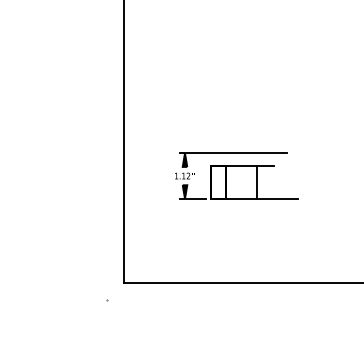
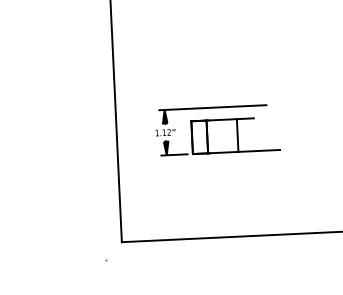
part: (236, 175) -> (217, 129), moved

